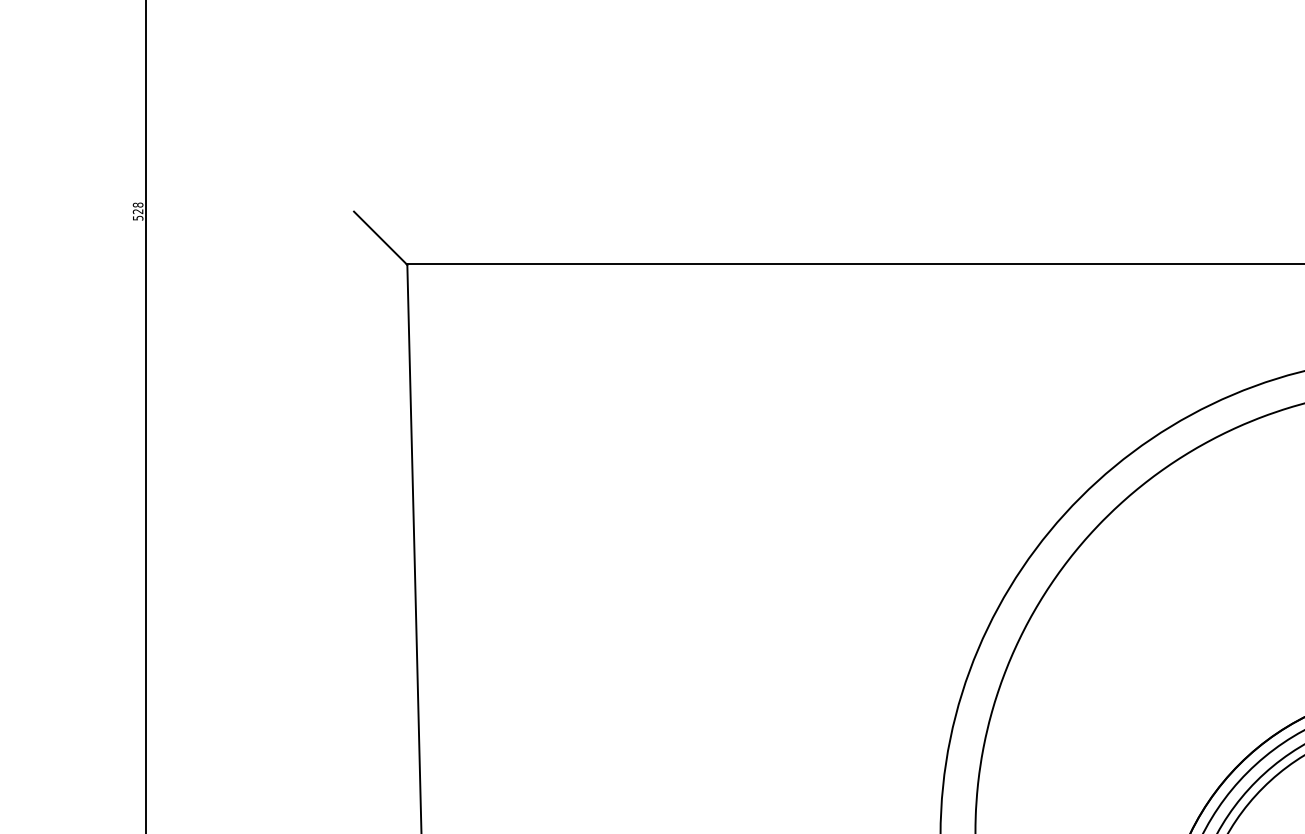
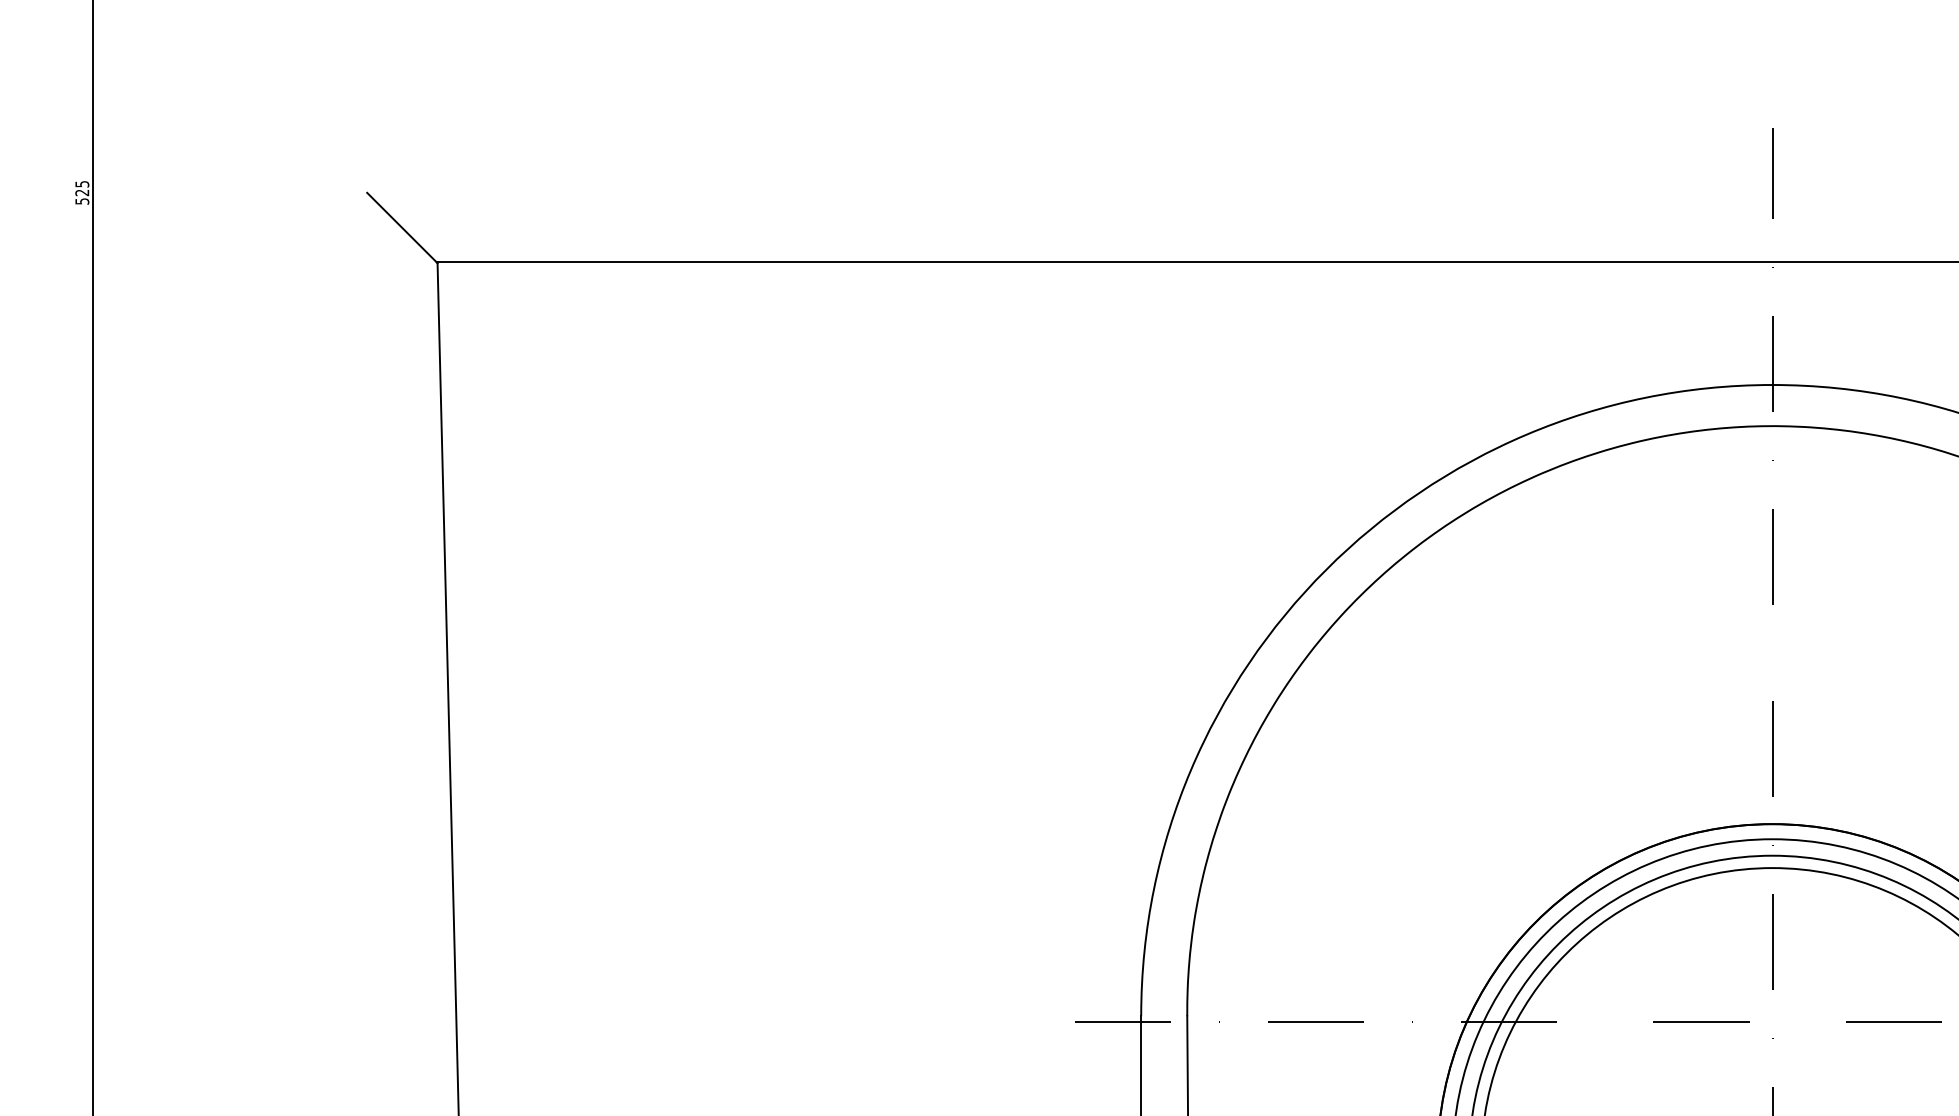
text: (138, 204) -> (82, 183), 528 -> 525

